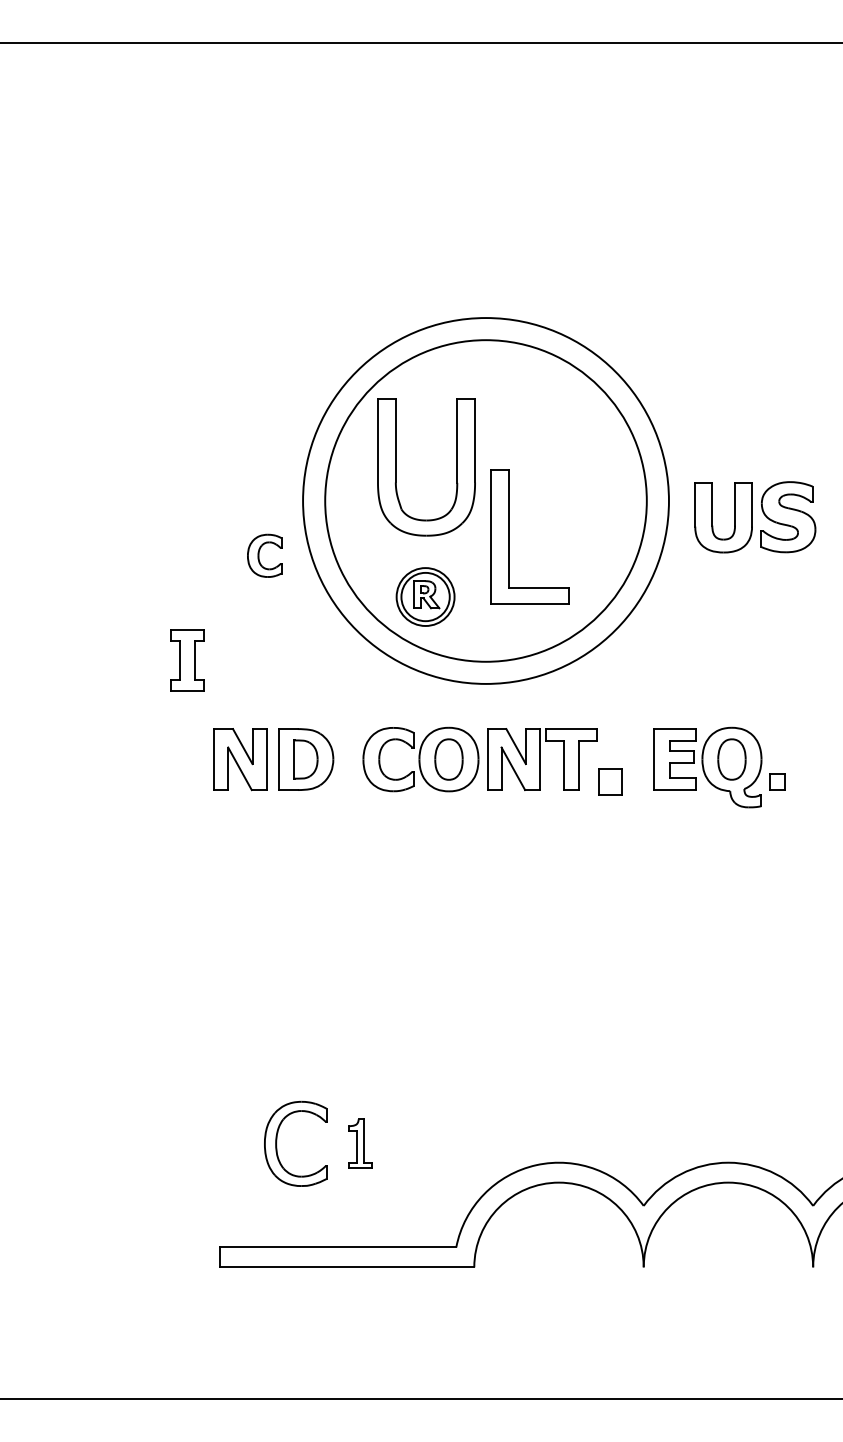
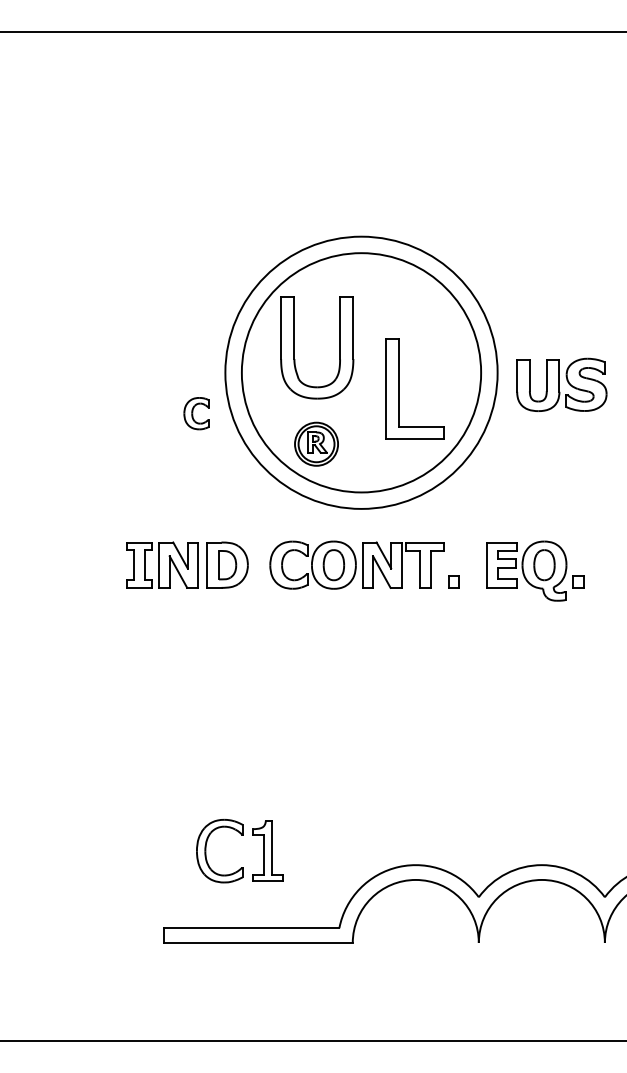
part: (509, 536) -> (399, 388), moved
part: (187, 660) -> (139, 565), moved
part: (610, 781) -> (454, 581), size x0.62
part: (360, 1143) -> (268, 850), size x1.67

